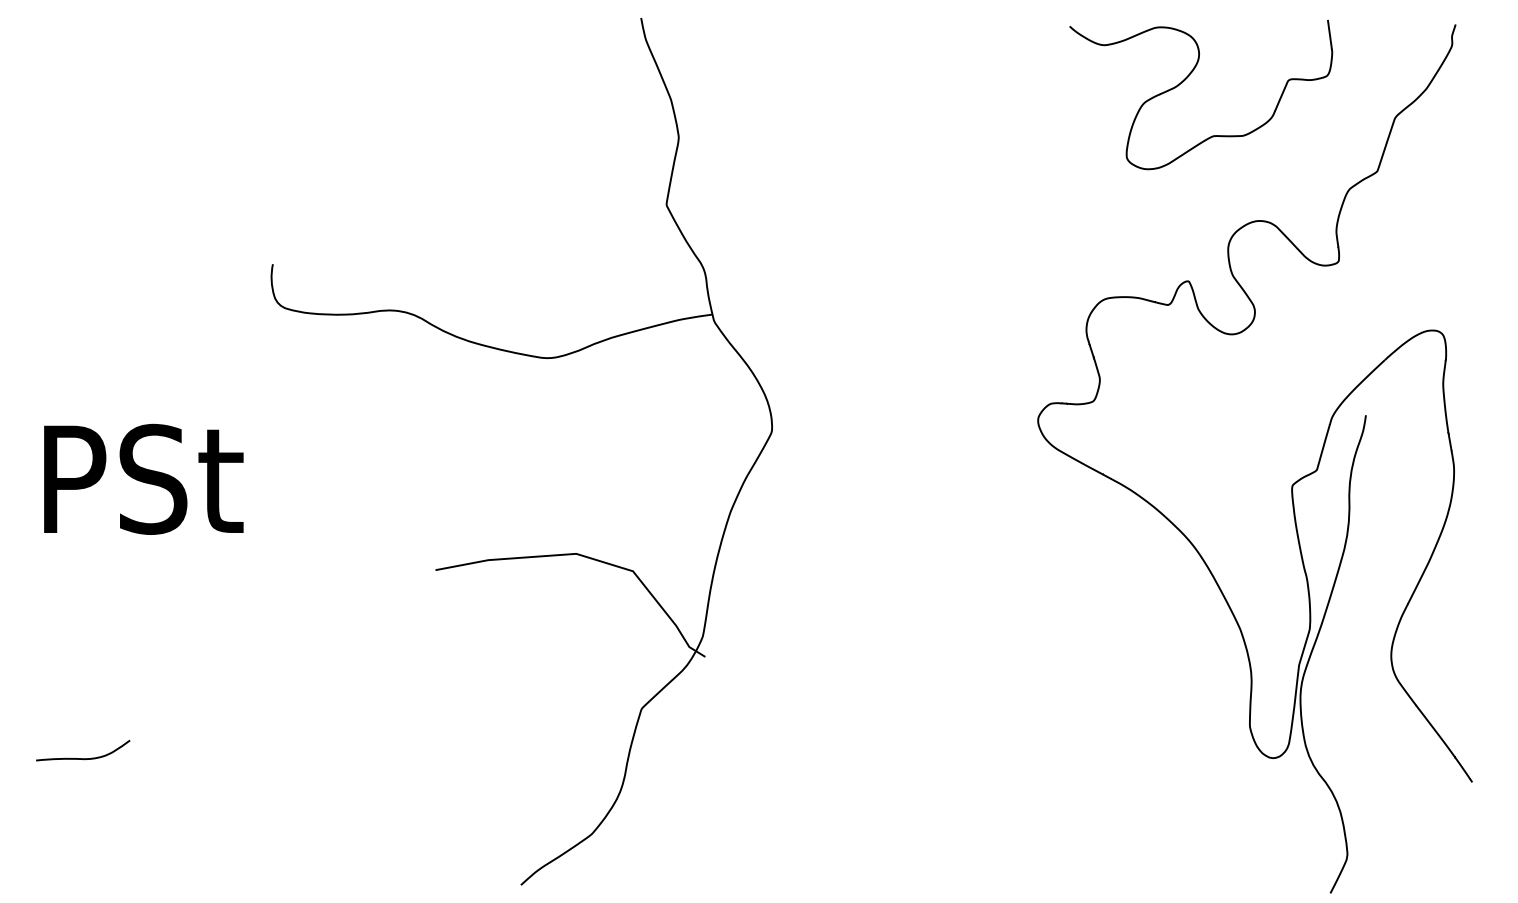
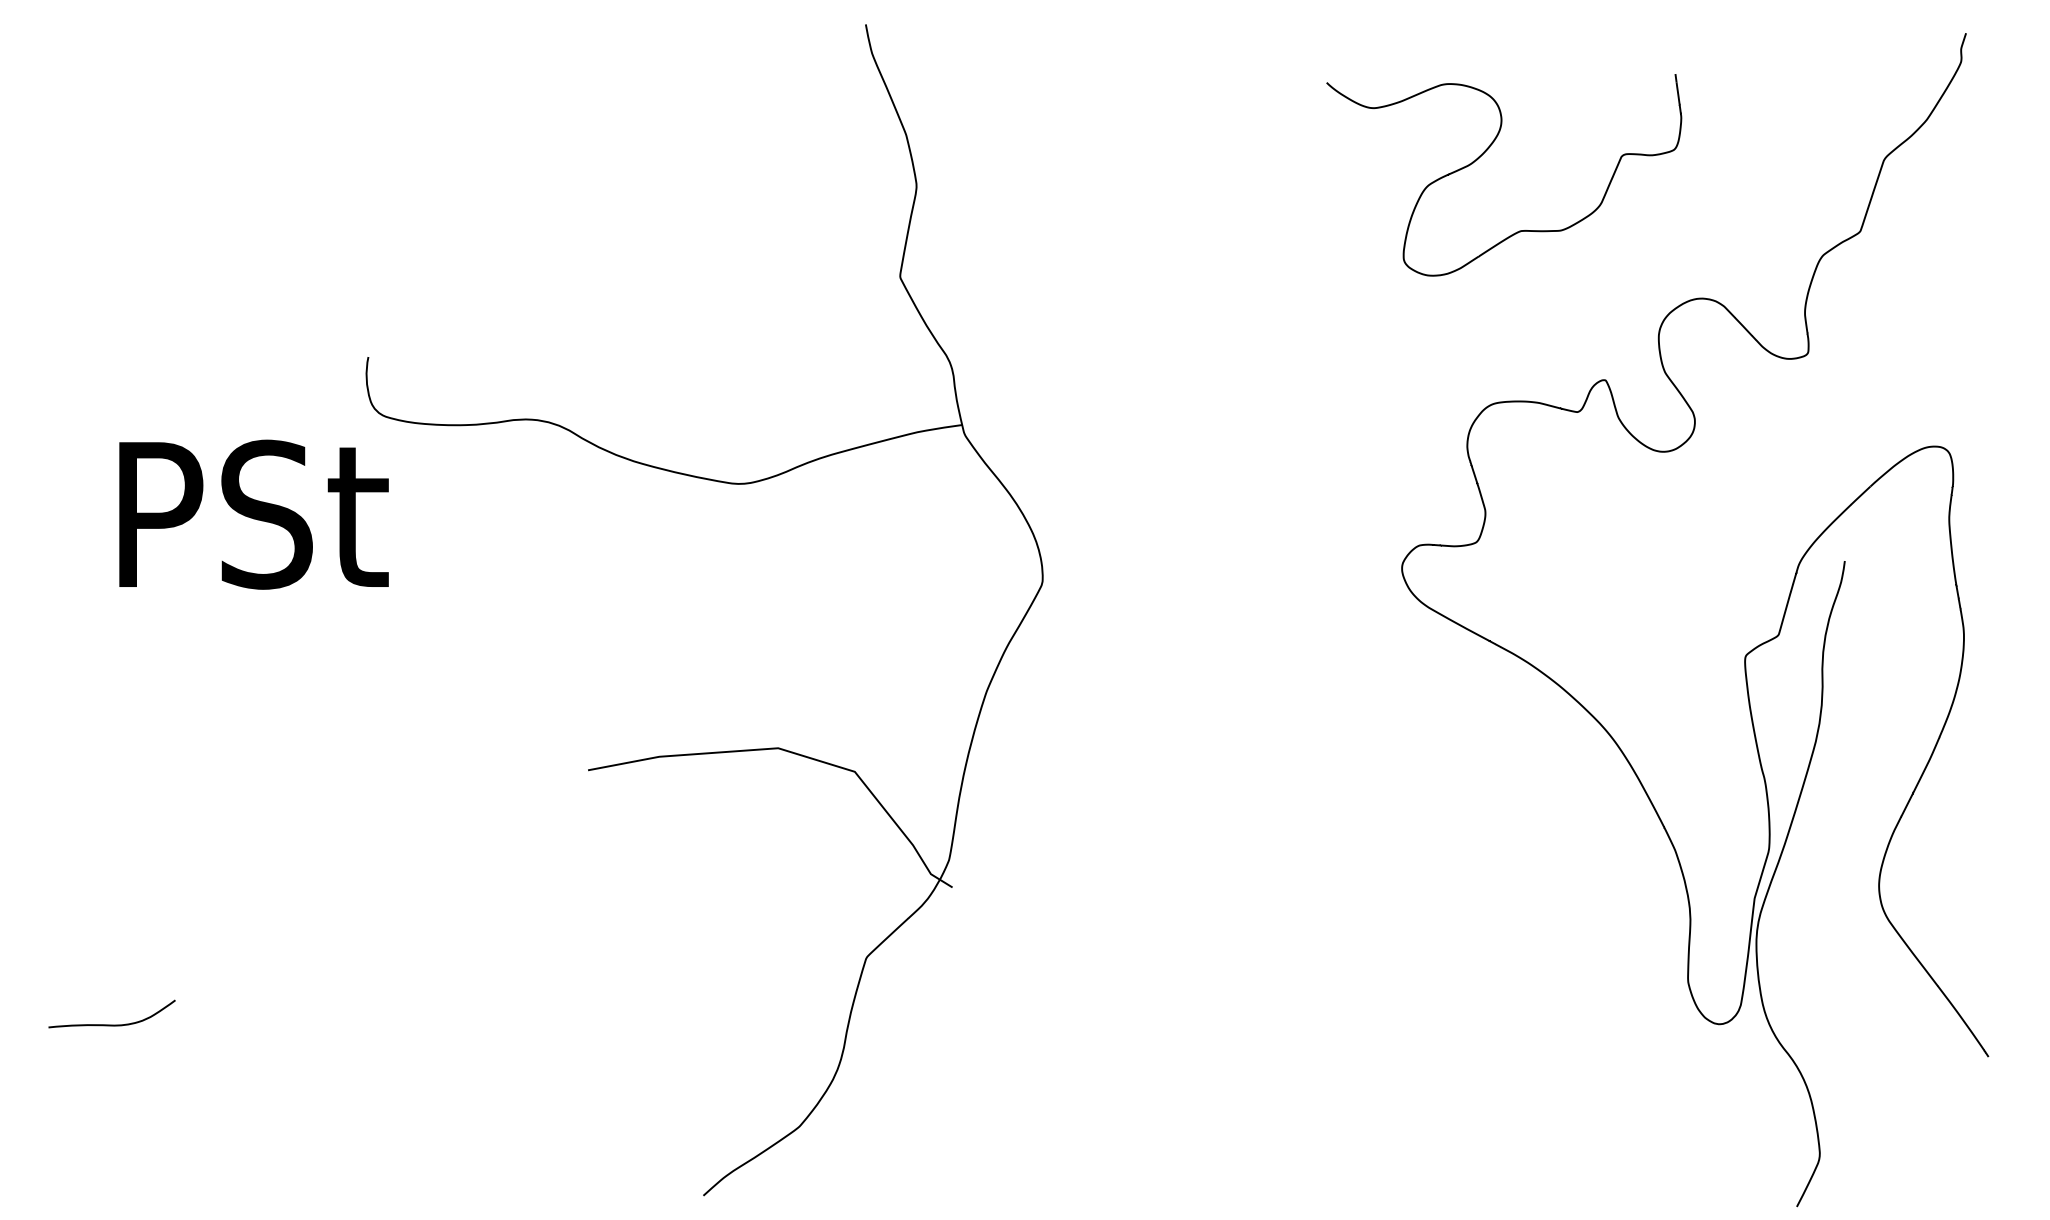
part: (1185, 79) -> (1483, 154), moved
text: (143, 479) -> (253, 514), moved

